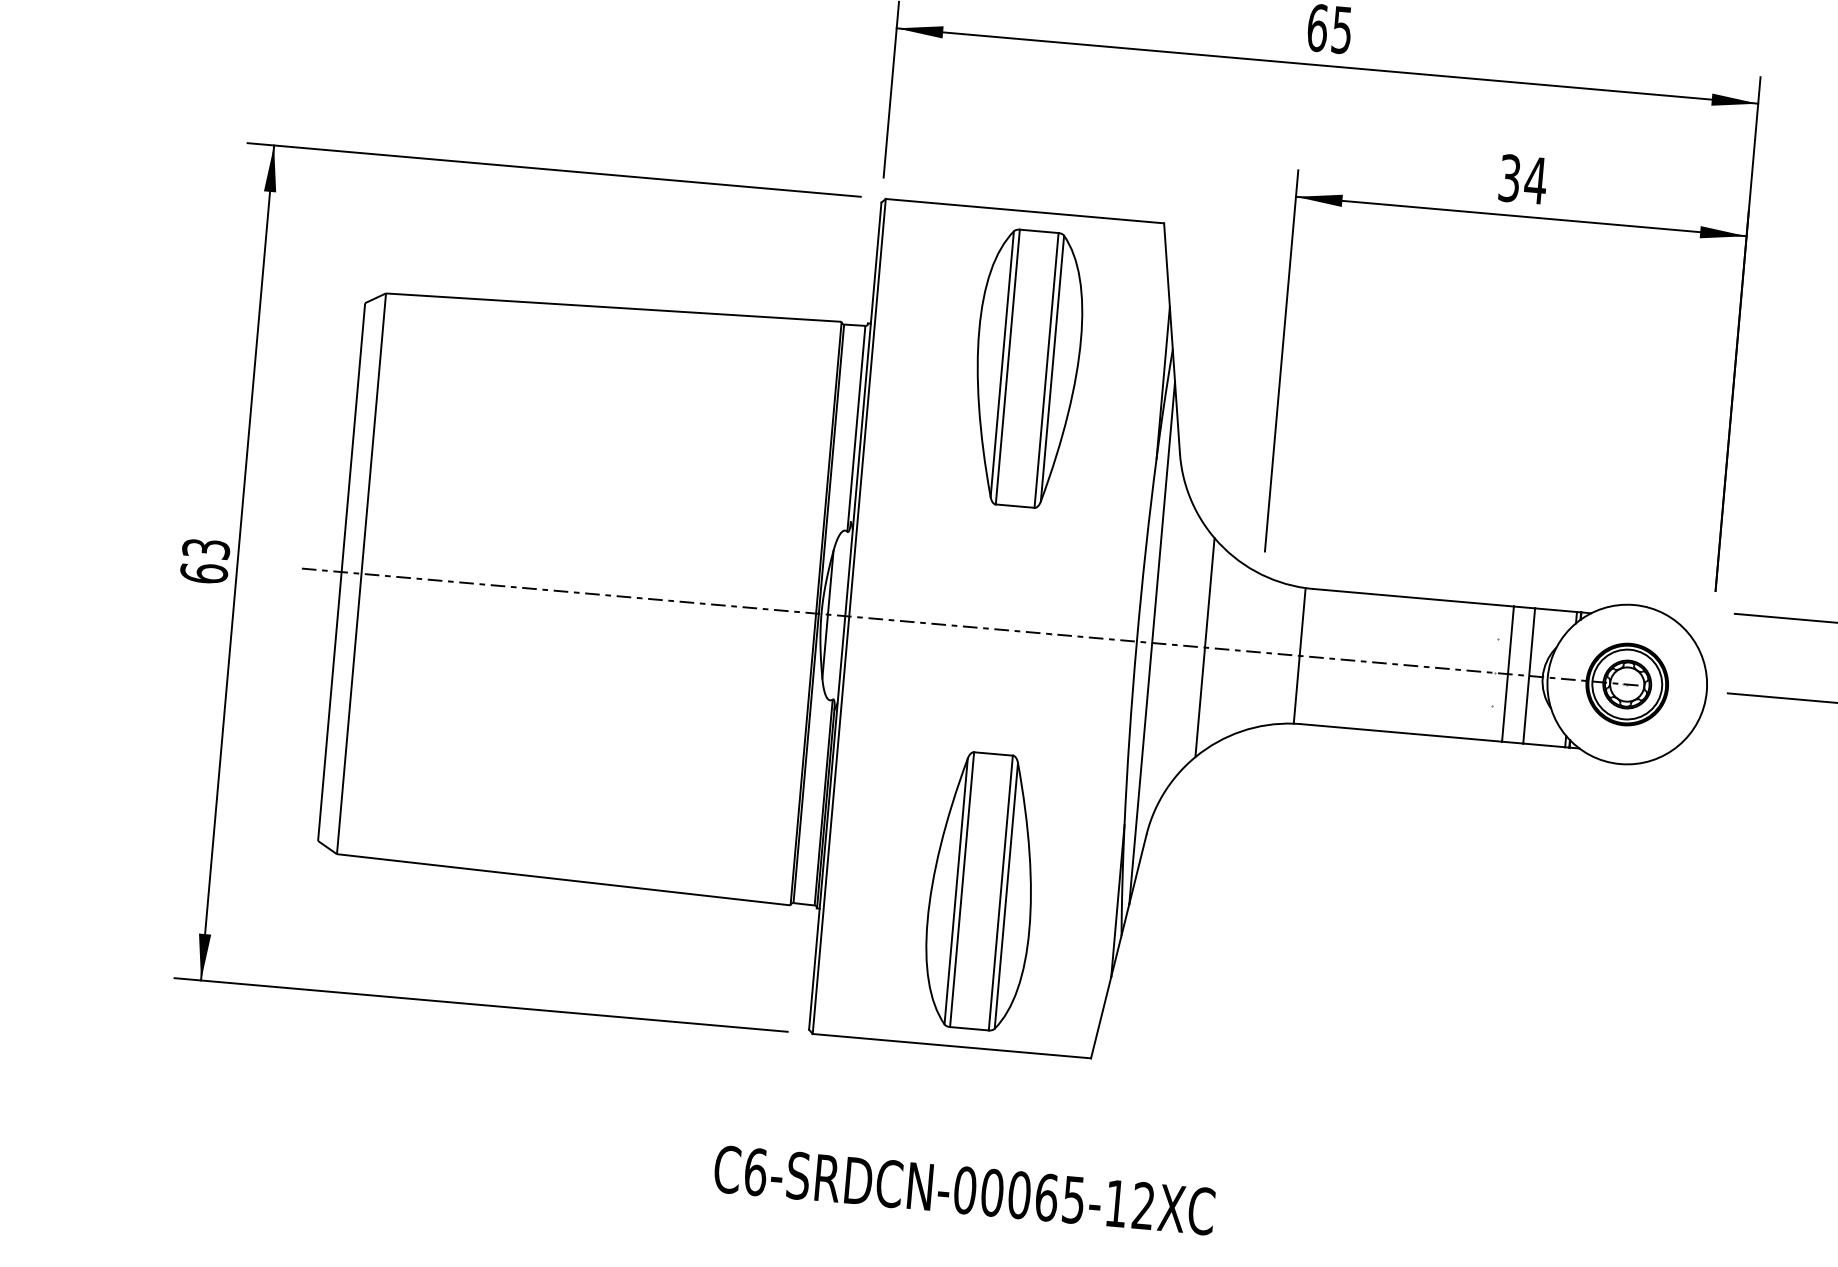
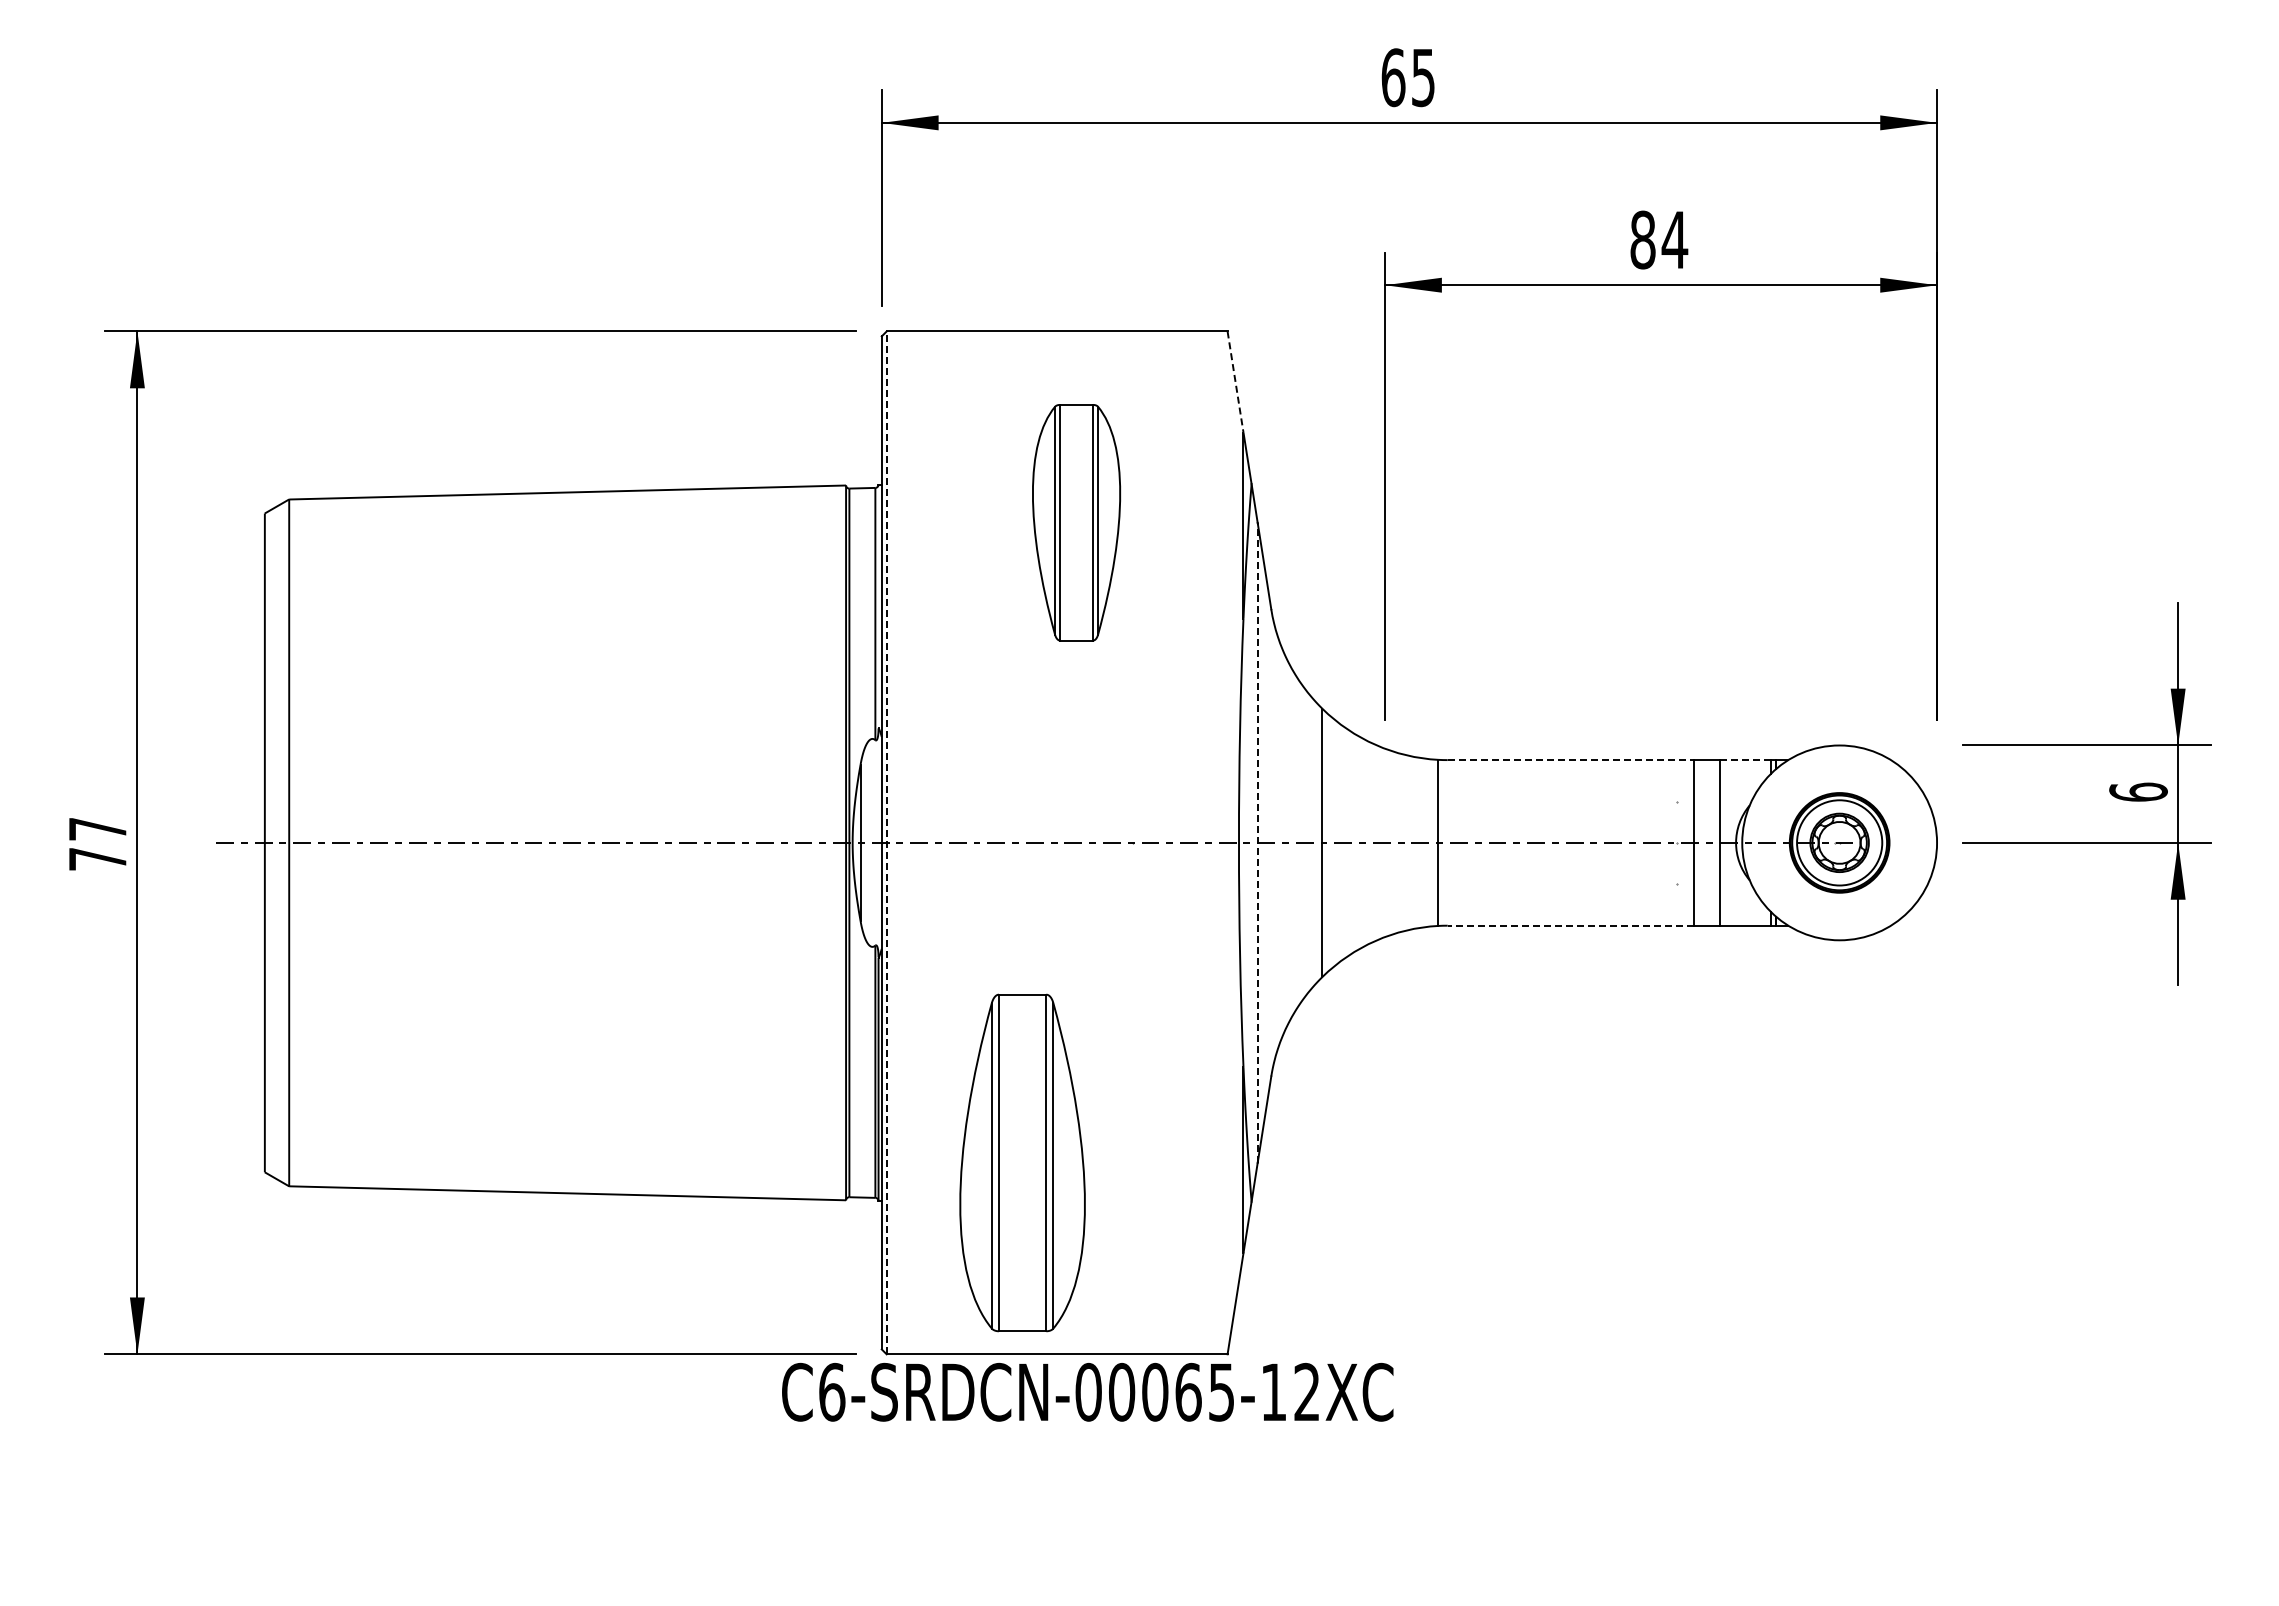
text: (1509, 177) -> (1642, 239), 34 -> 84
line: (1166, 265) -> (1235, 382), solid -> dashed
part: (1027, 368) -> (1076, 522), size x0.7
text: (204, 561) -> (97, 844), 63 -> 77
line: (1413, 598) -> (1570, 760), solid -> dashed
line: (1556, 610) -> (1745, 760), solid -> dashed
line: (849, 616) -> (886, 842), solid -> dashed
line: (1152, 642) -> (1257, 842), solid -> dashed
line: (1401, 732) -> (1570, 925), solid -> dashed
part: (981, 890) -> (1022, 1162), moved
text: (964, 1189) -> (1087, 1391), moved

